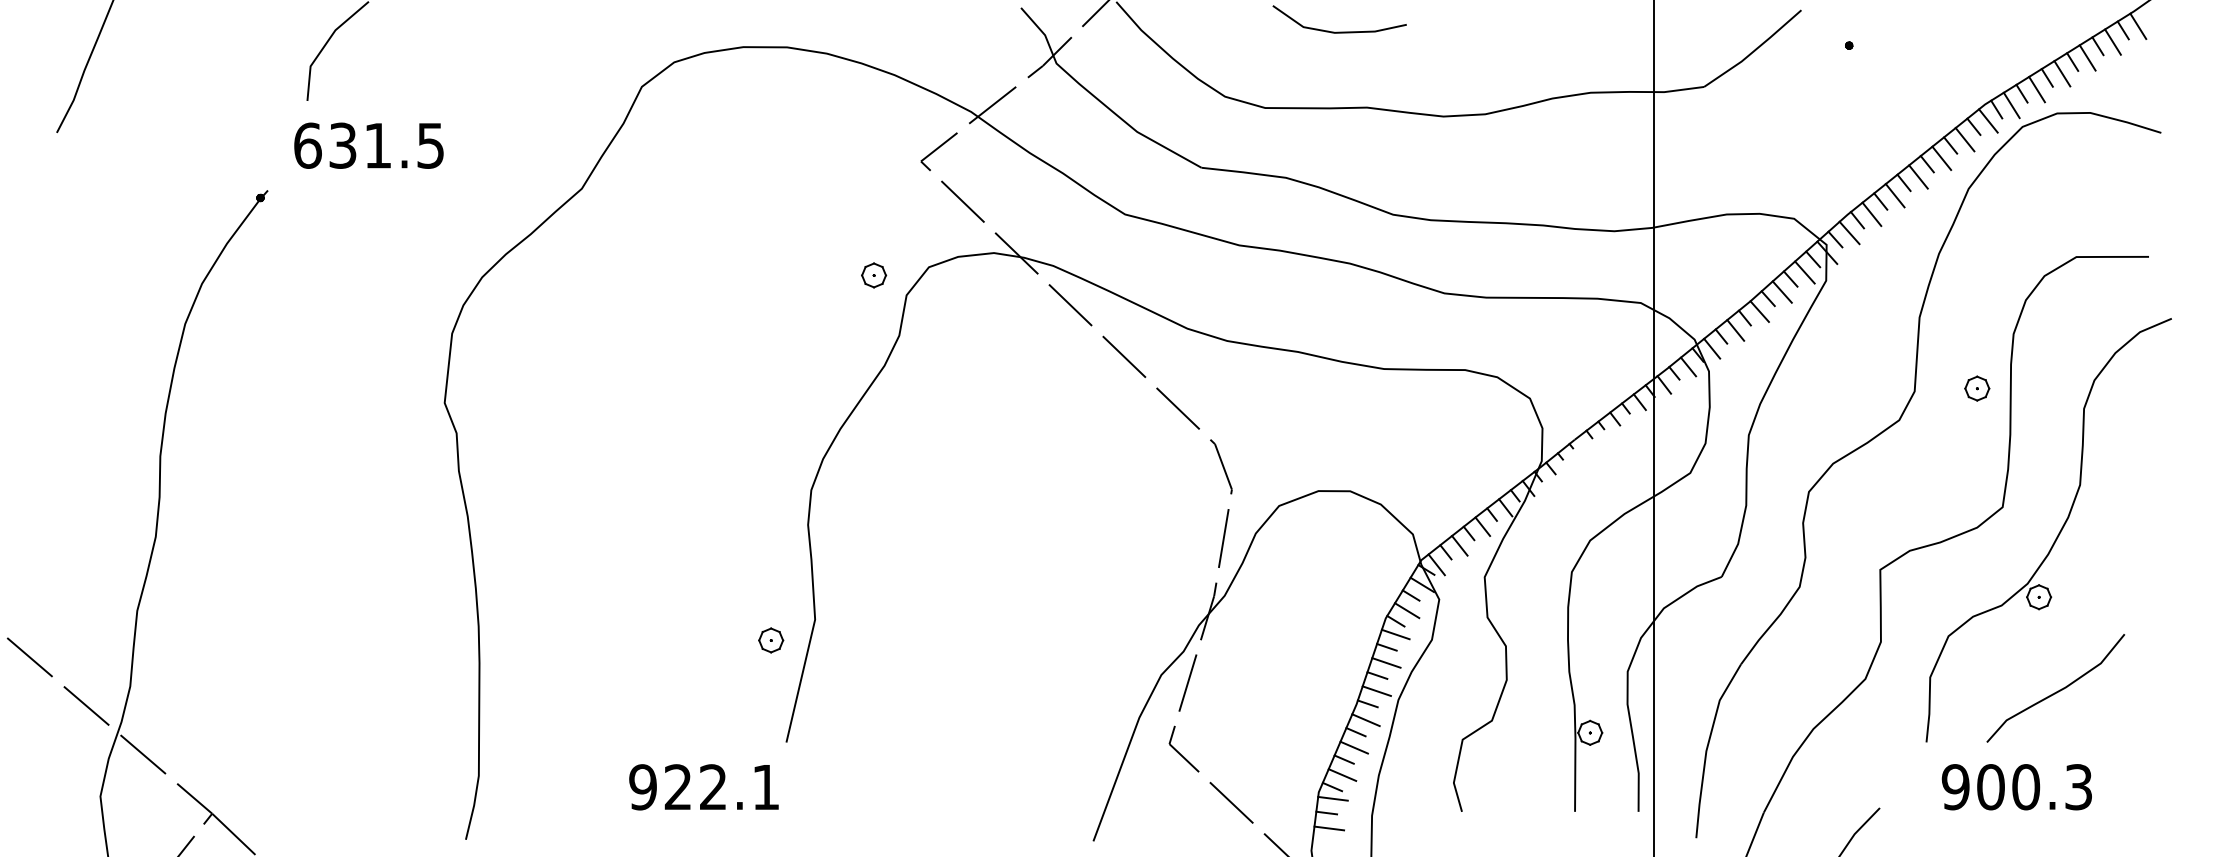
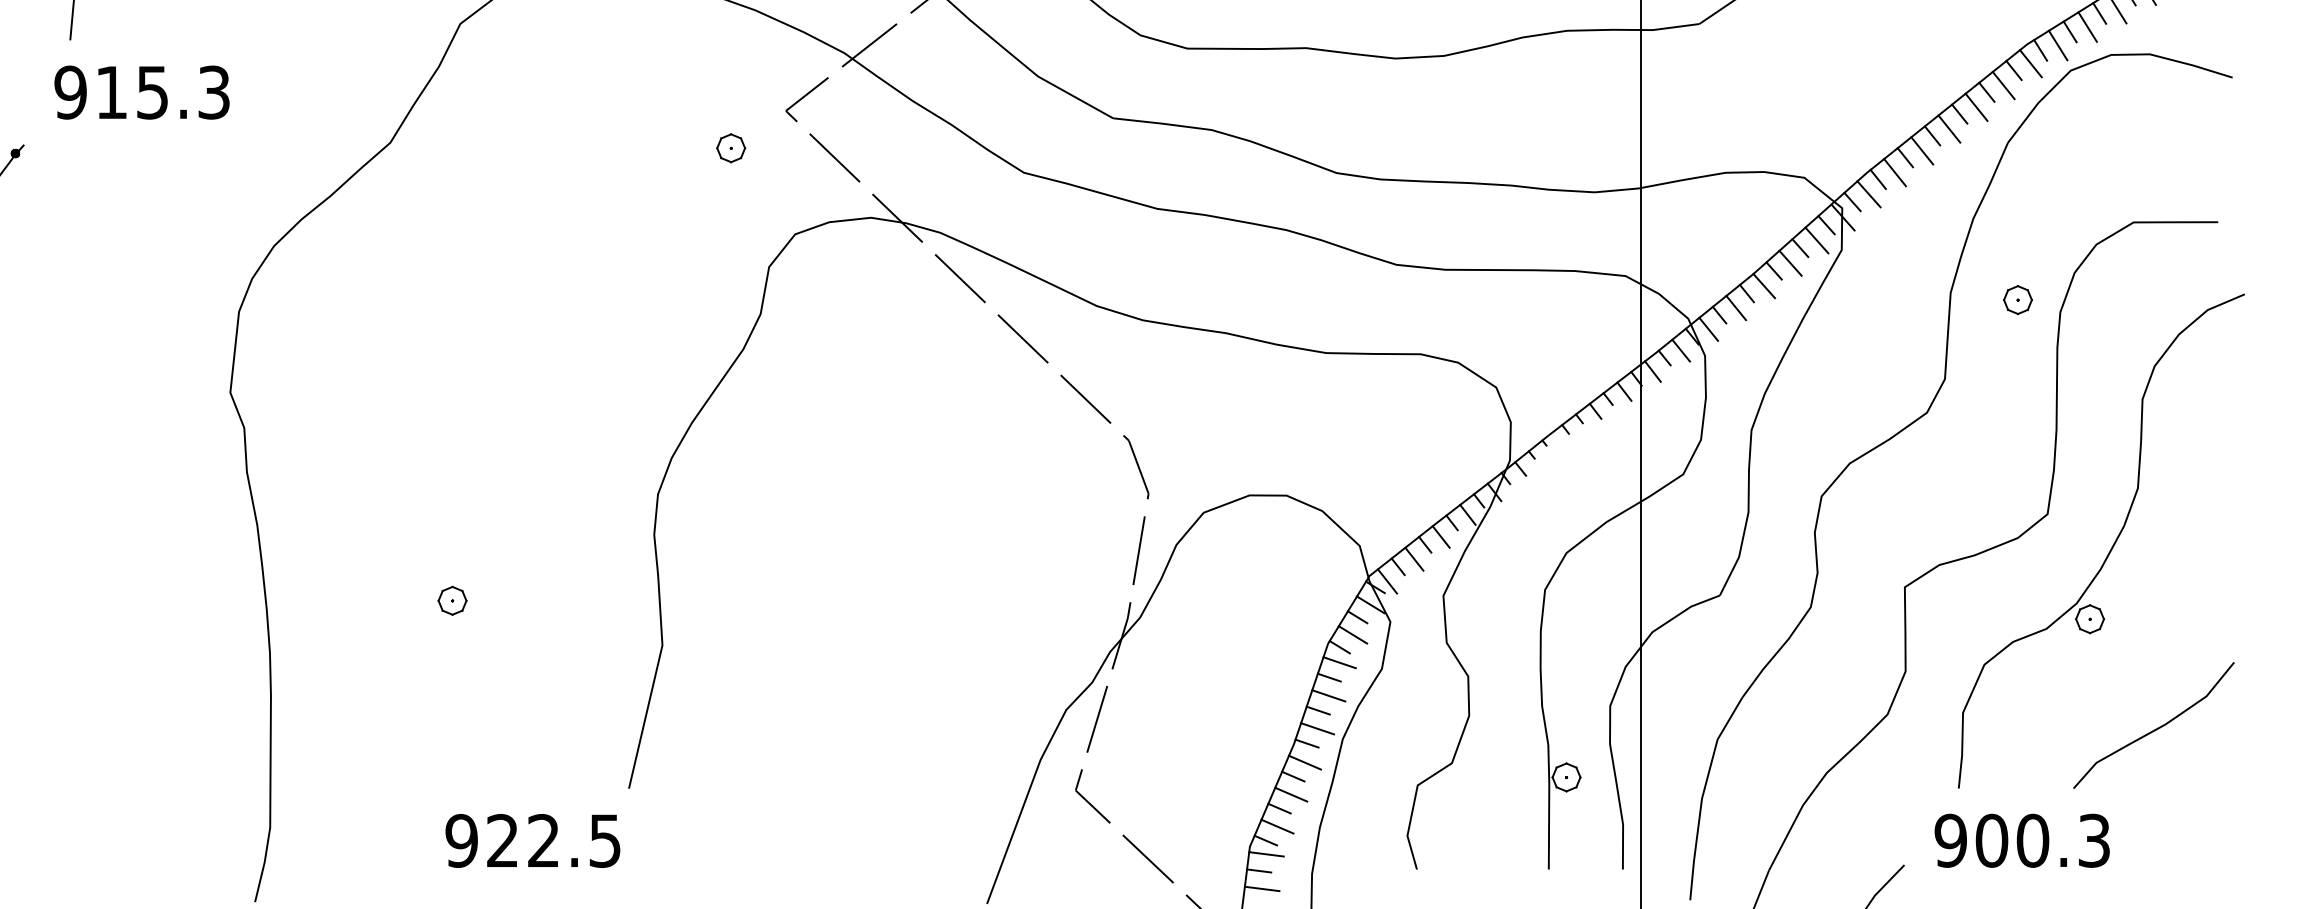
text: (368, 145) -> (141, 92), 631.5 -> 915.3
part: (874, 275) -> (731, 148), moved
part: (1977, 388) -> (2018, 299), moved
part: (771, 640) -> (452, 600), moved
curve: (2056, 691) -> (2154, 729), moved
text: (765, 787) -> (604, 841), 922.1 -> 922.5
text: (2016, 787) -> (2021, 841), moved

